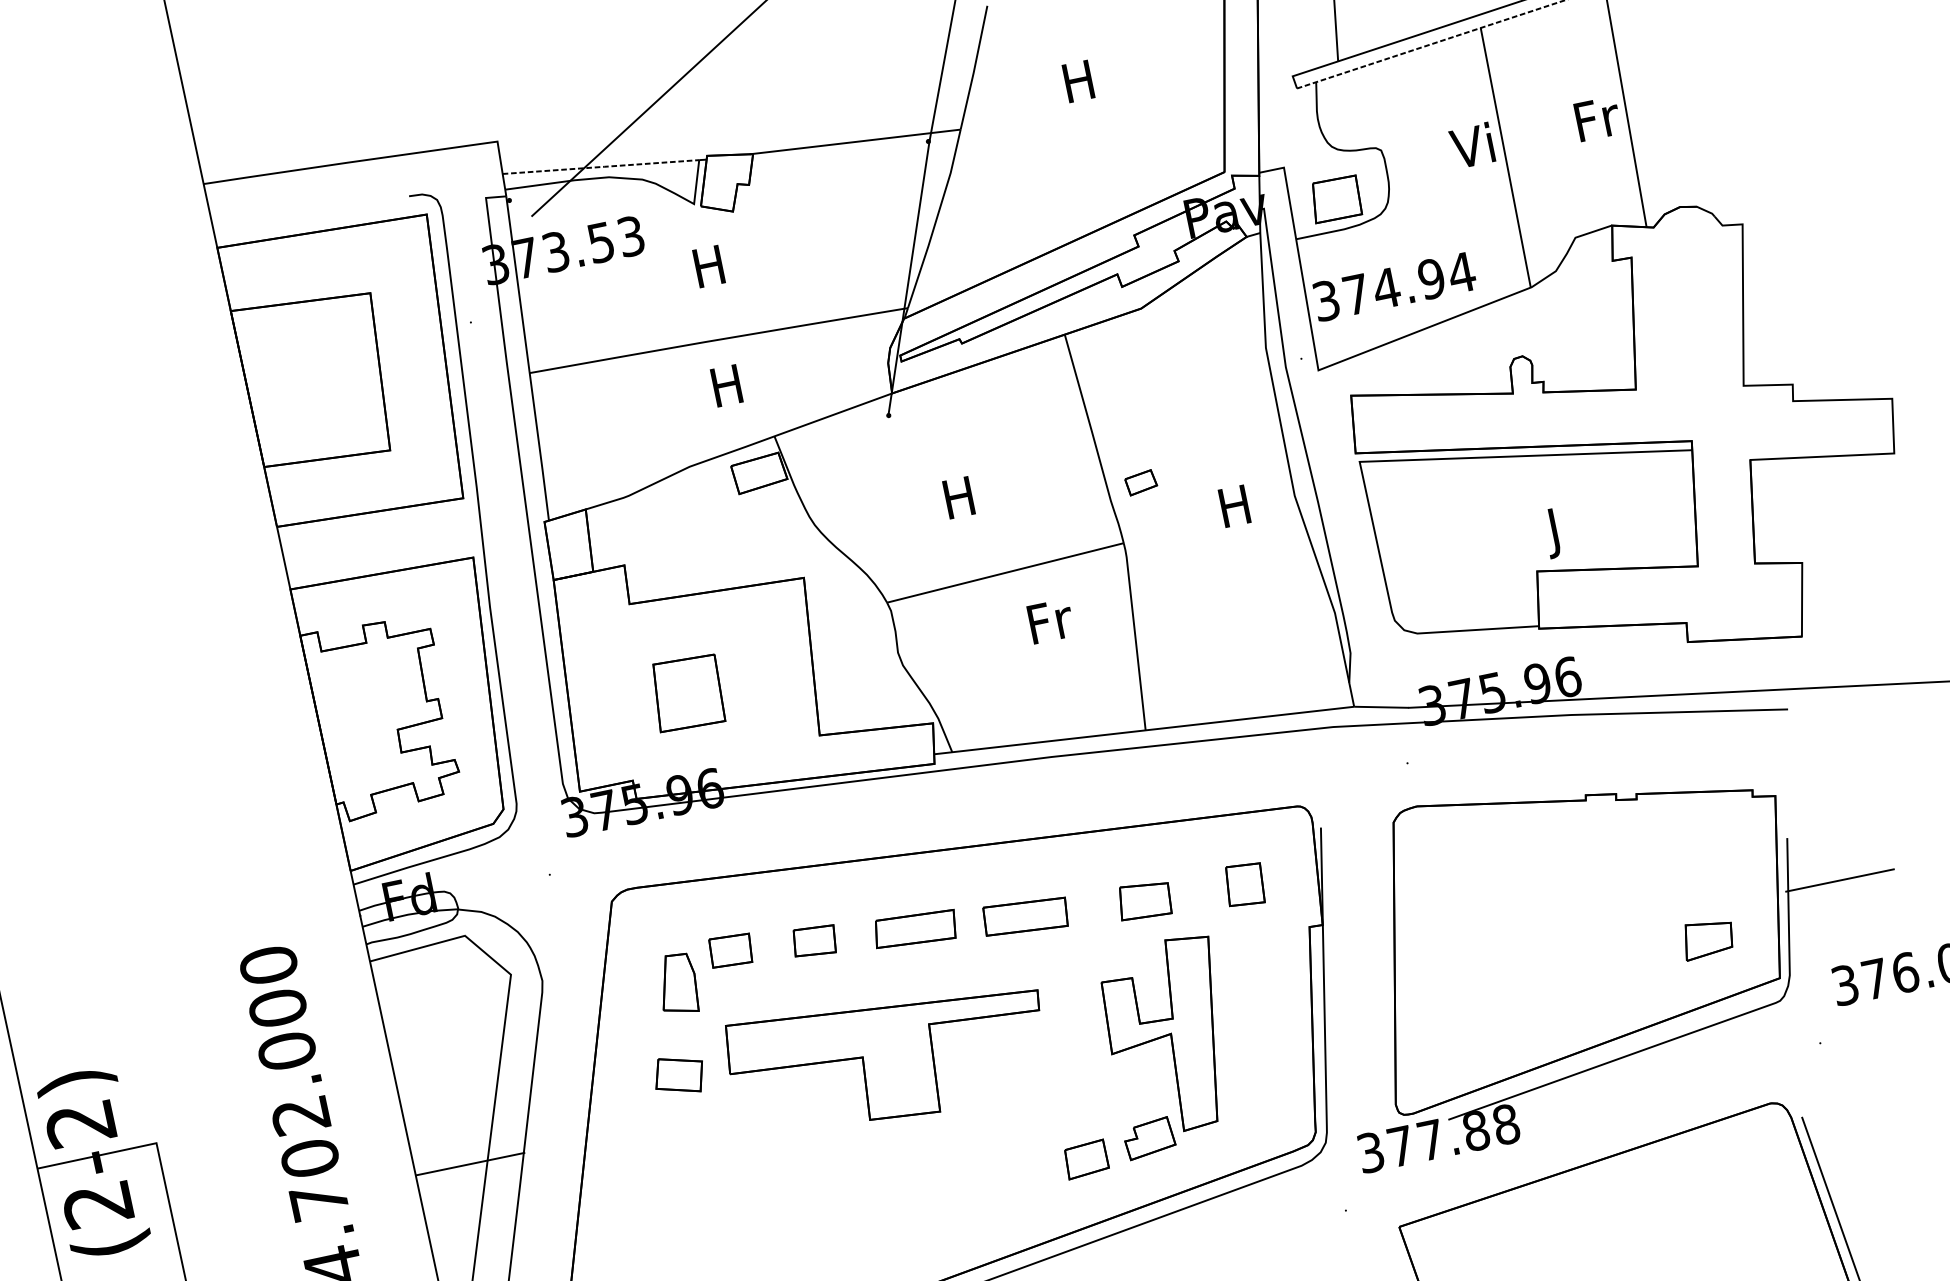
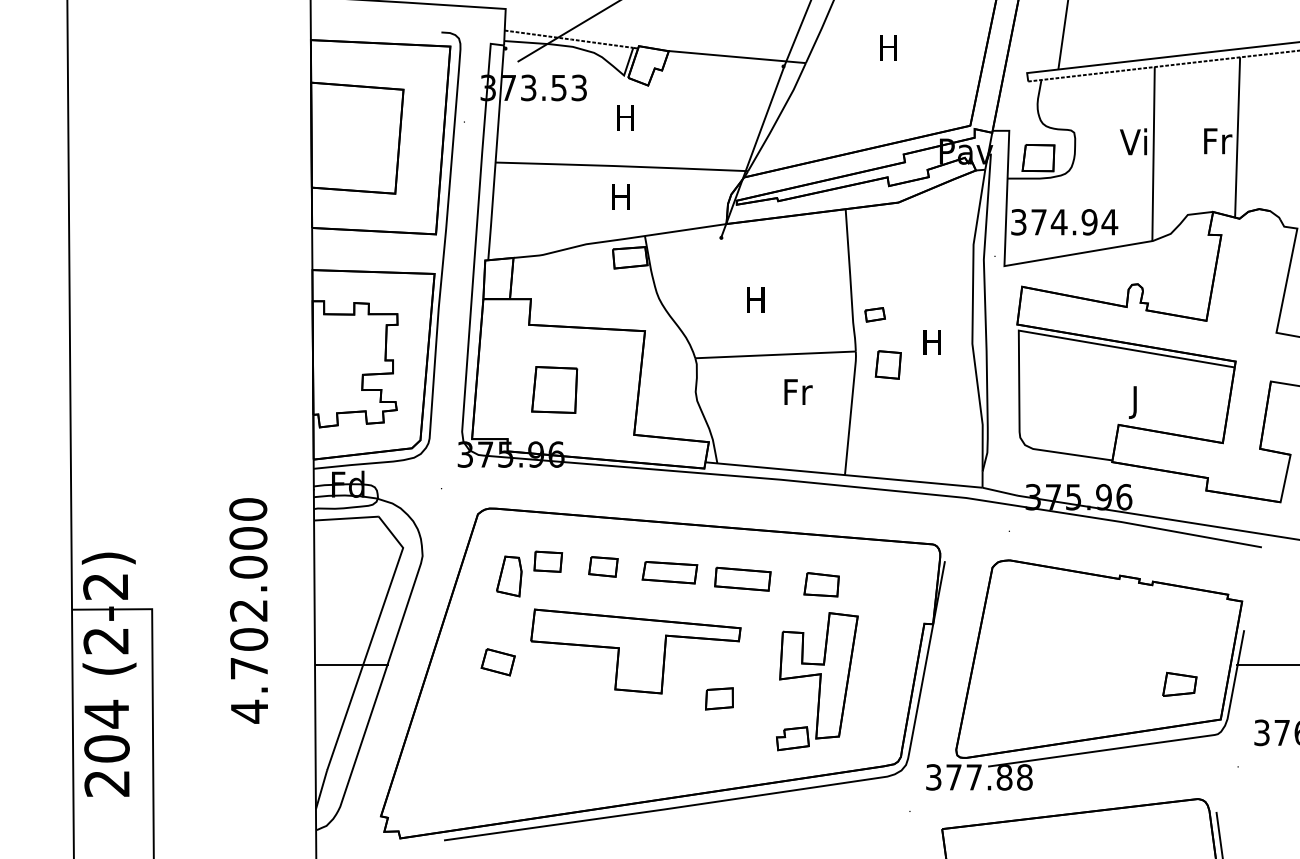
part: (1243, 884) -> (887, 364), moved
part: (678, 1075) -> (497, 662), moved
part: (1086, 1158) -> (719, 698), moved

